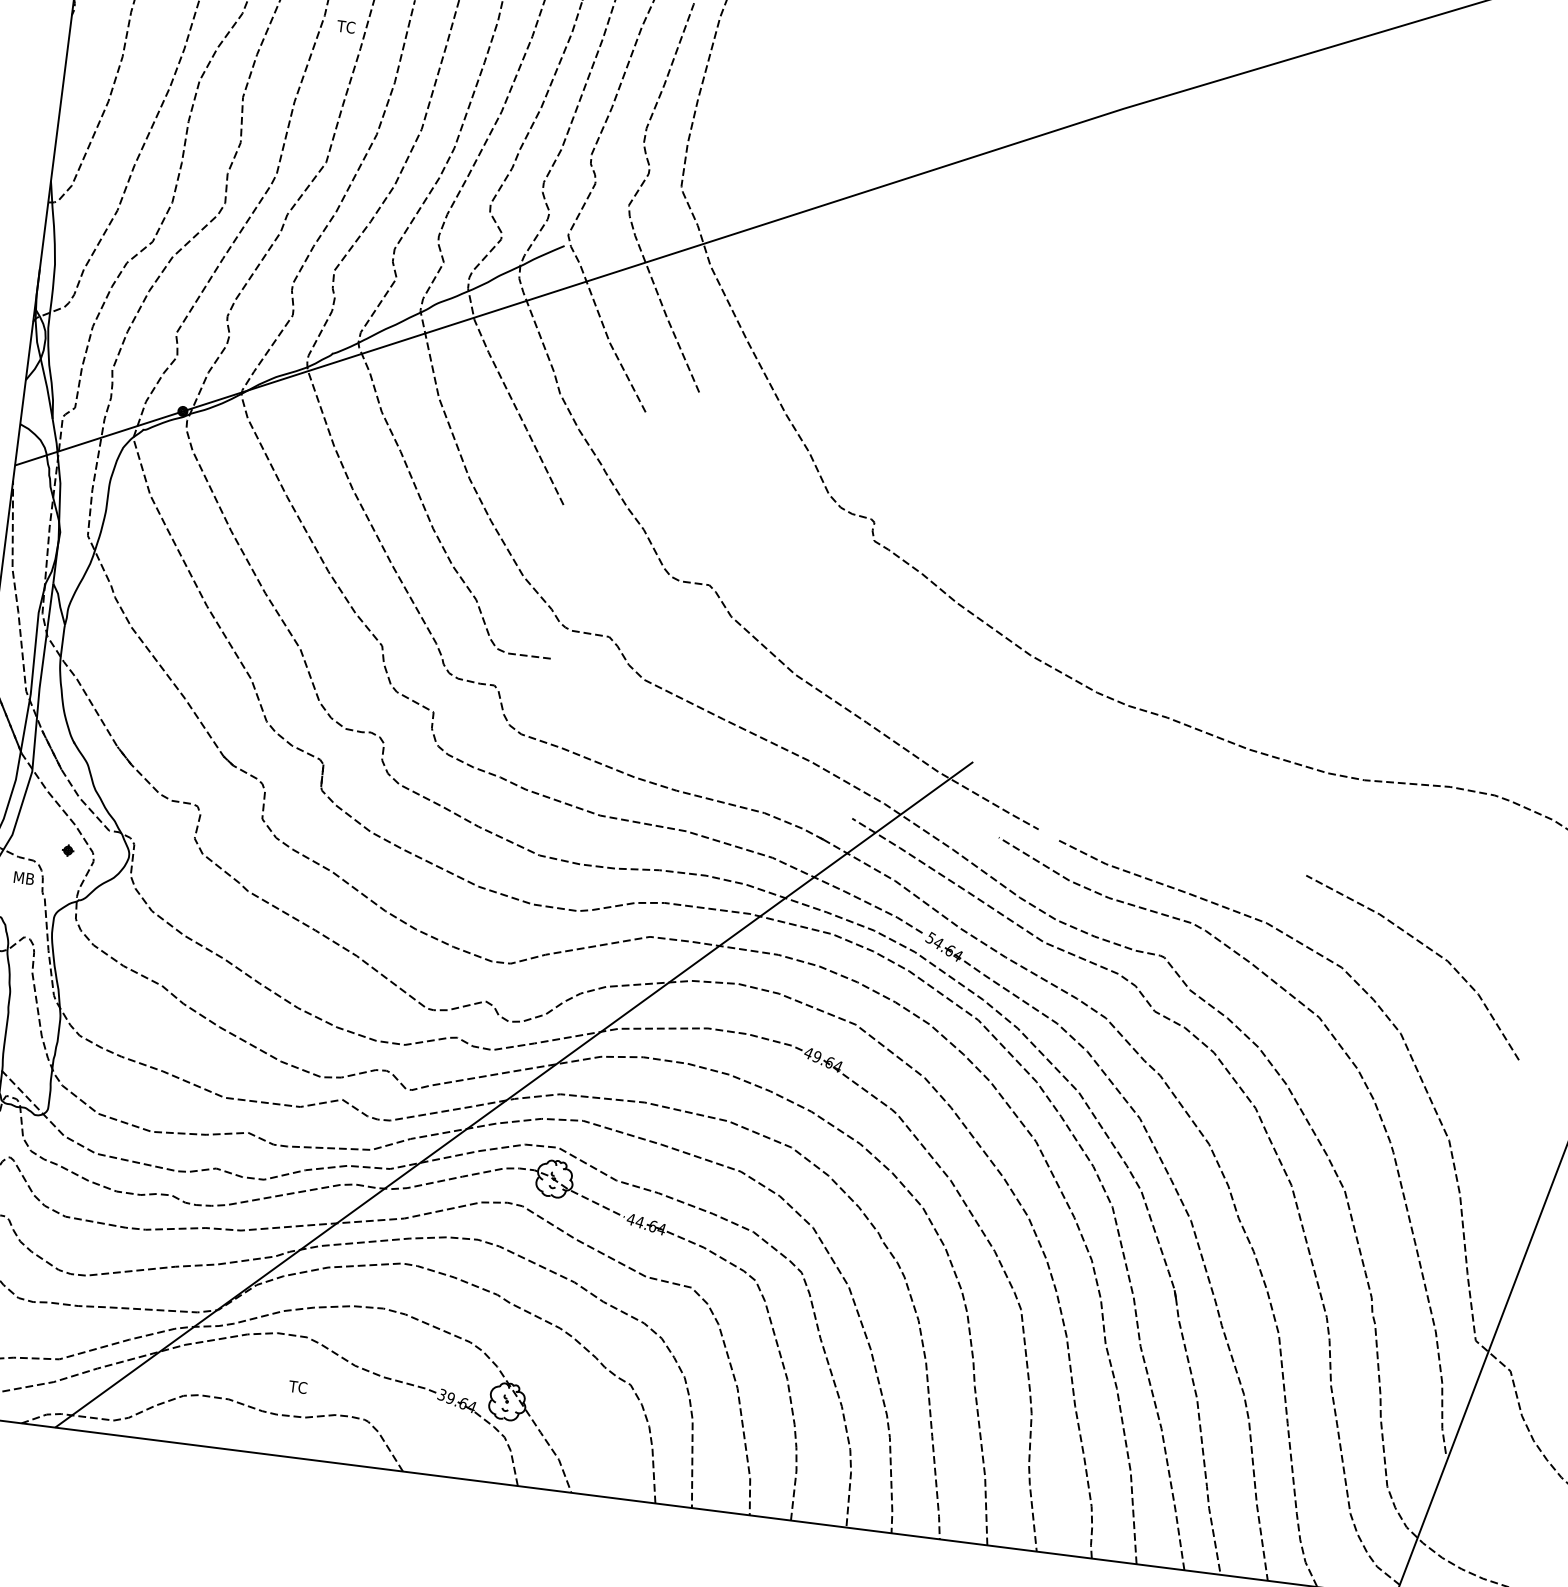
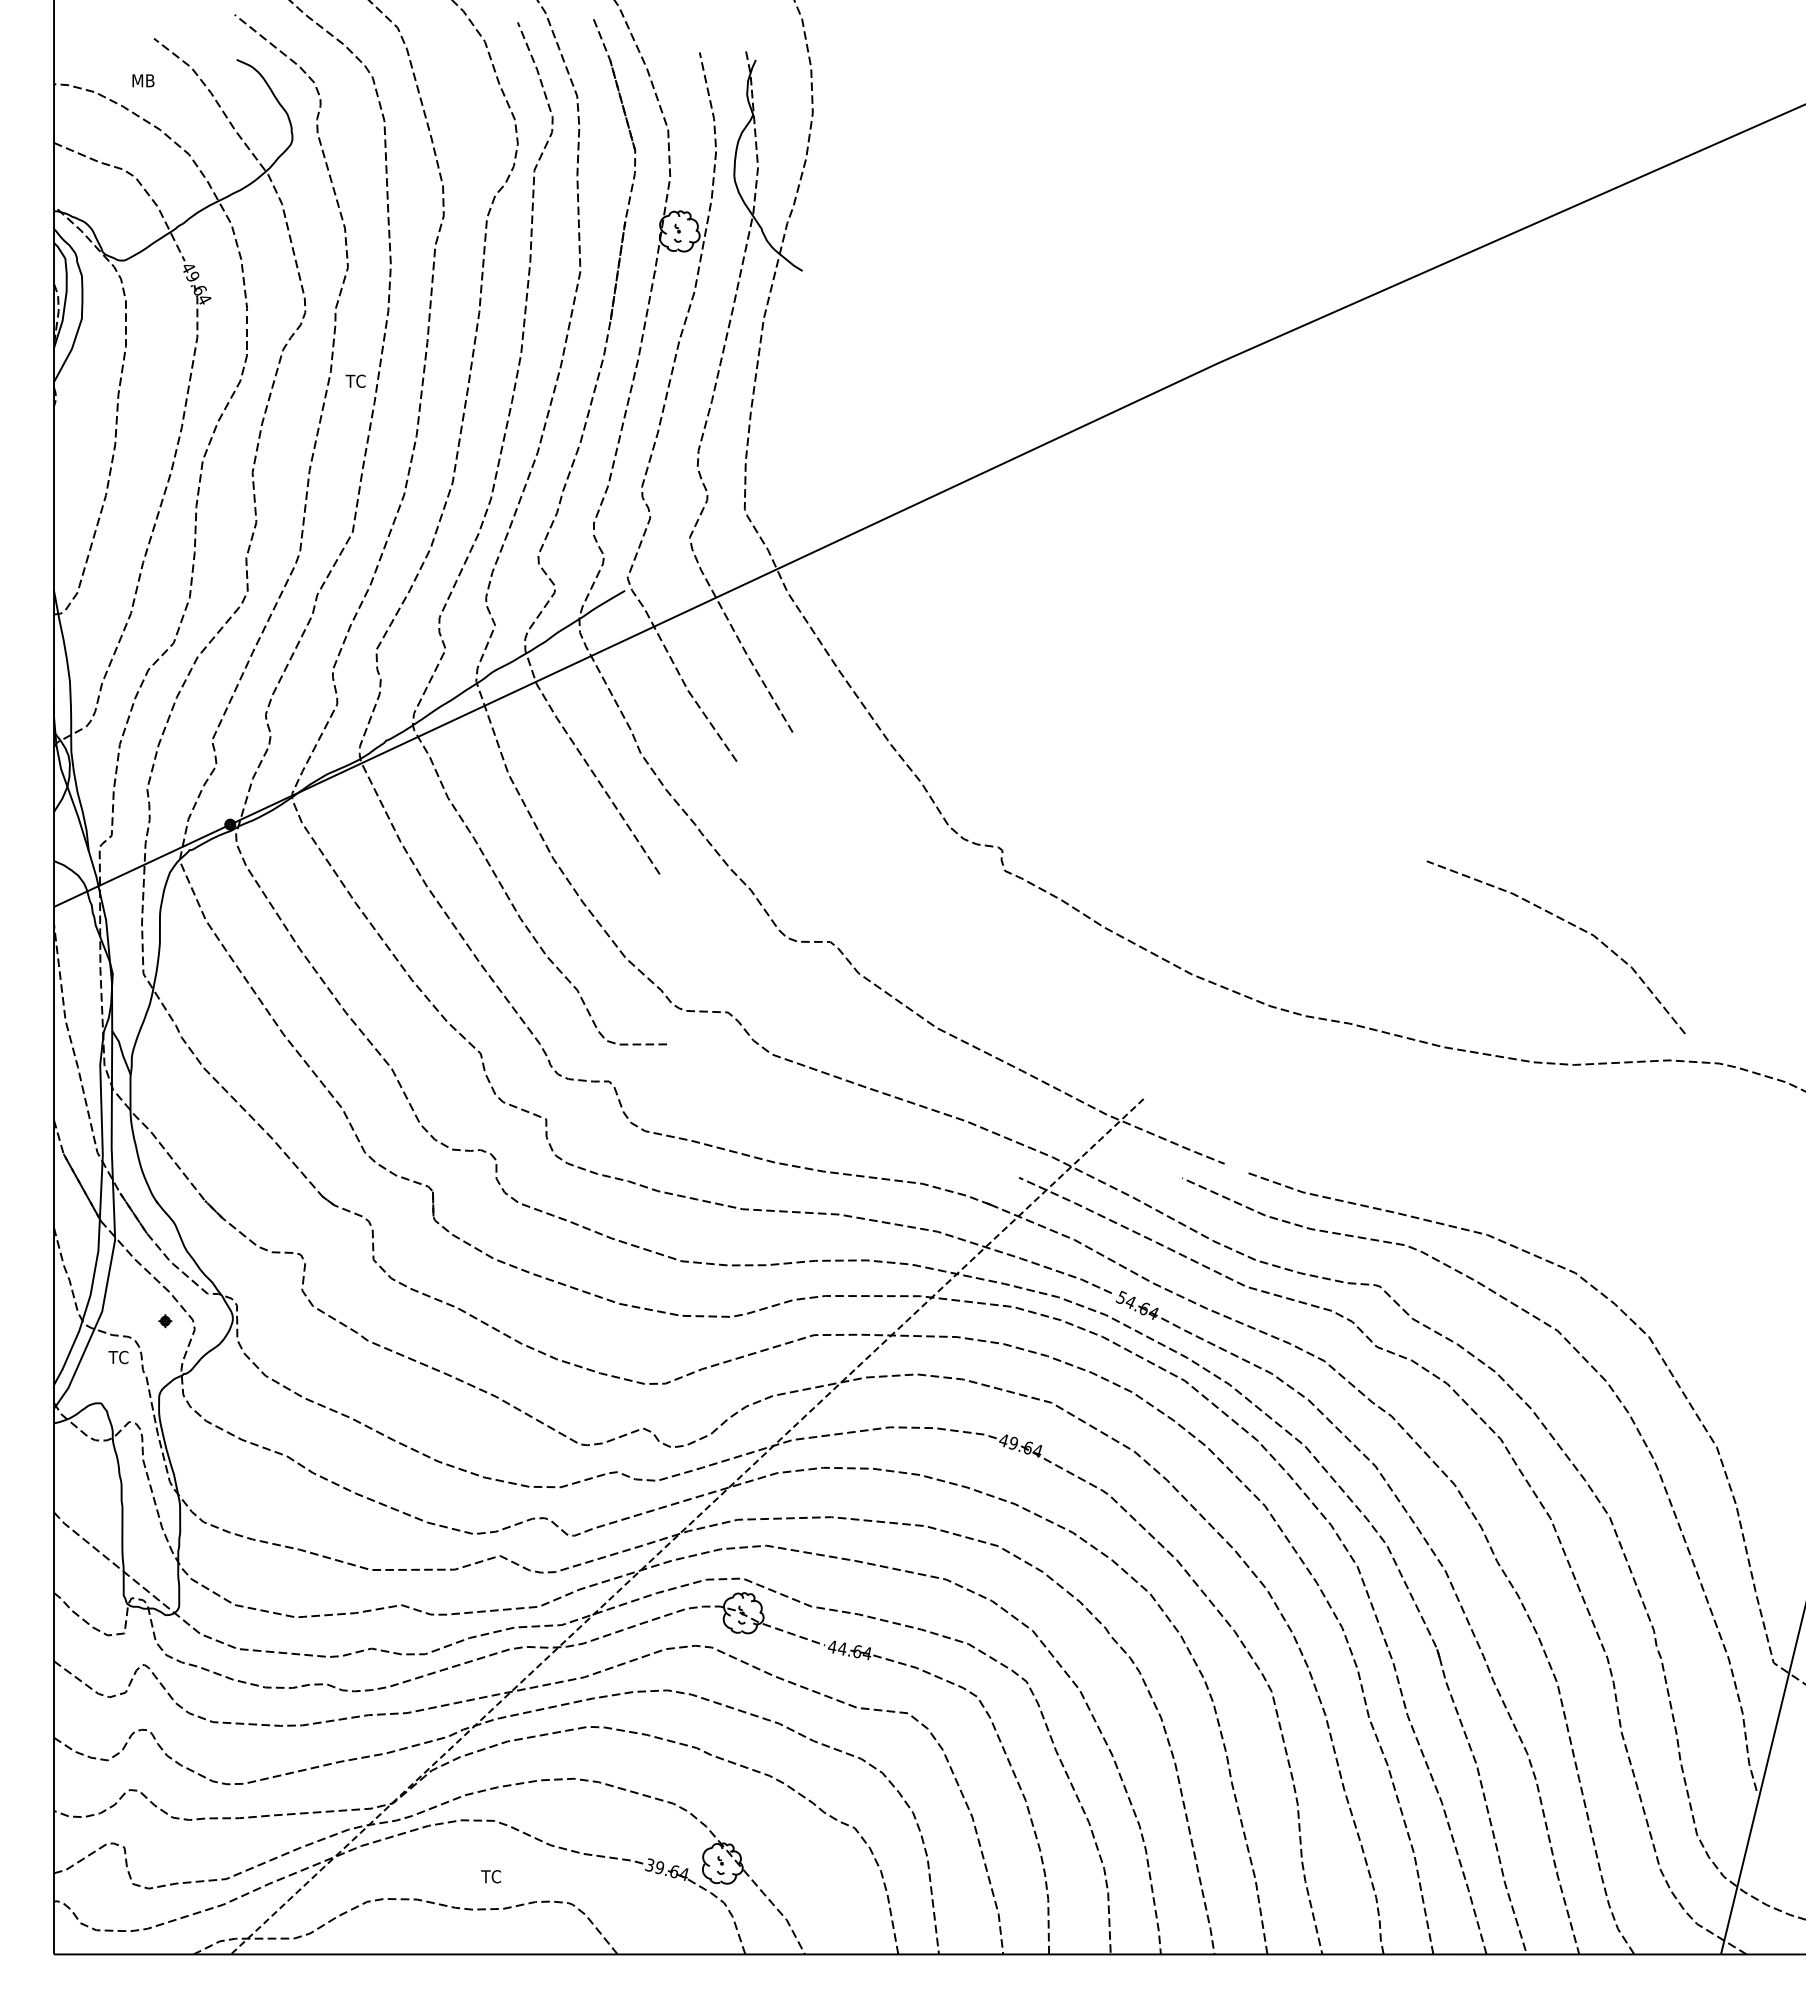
text: (22, 878) -> (119, 1357), MB -> TC
line: (1427, 948) -> (1569, 924), moved
line: (514, 1094) -> (687, 1526), solid -> dashed

